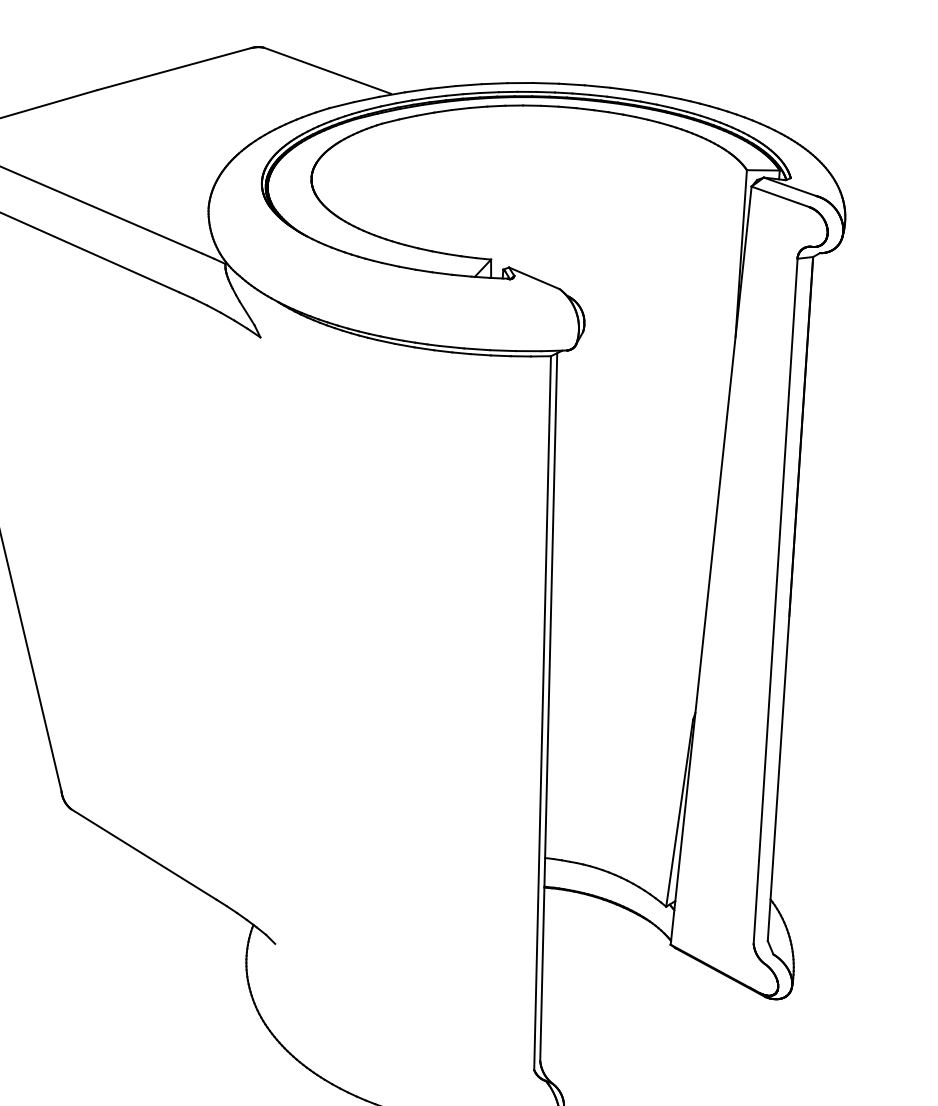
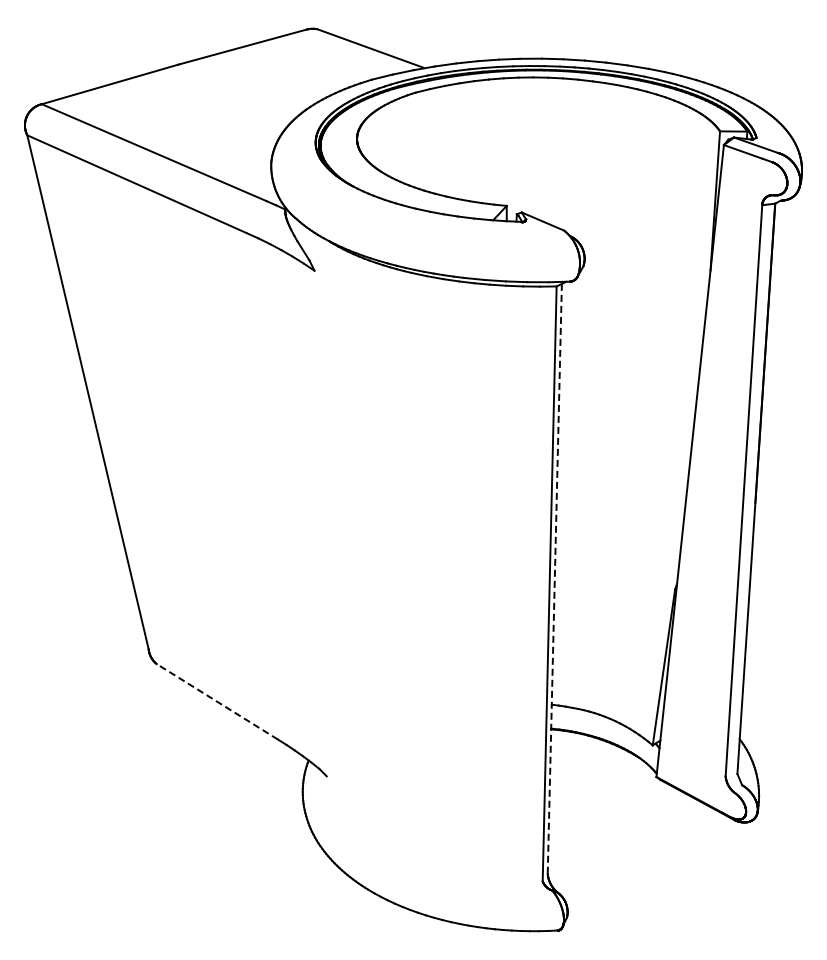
line: (548, 707) -> (554, 579), solid -> dashed
line: (142, 854) -> (216, 701), solid -> dashed

